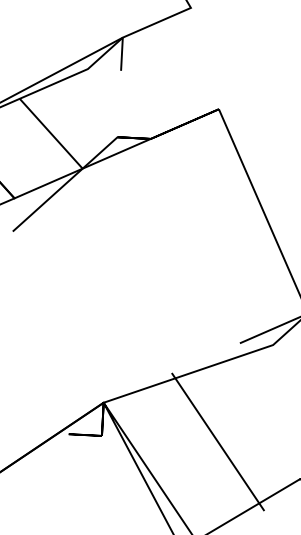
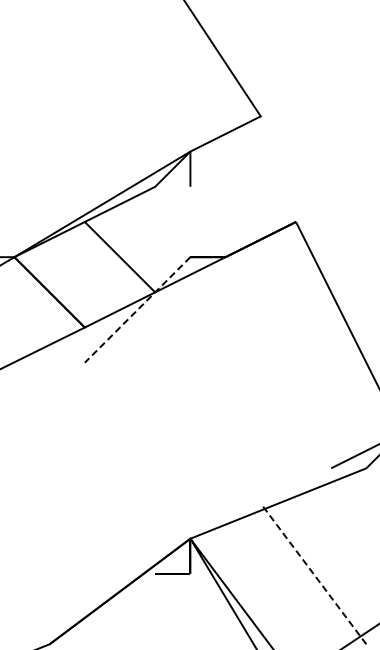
line: (65, 183) -> (137, 309), solid -> dashed
line: (218, 441) -> (313, 573), solid -> dashed

